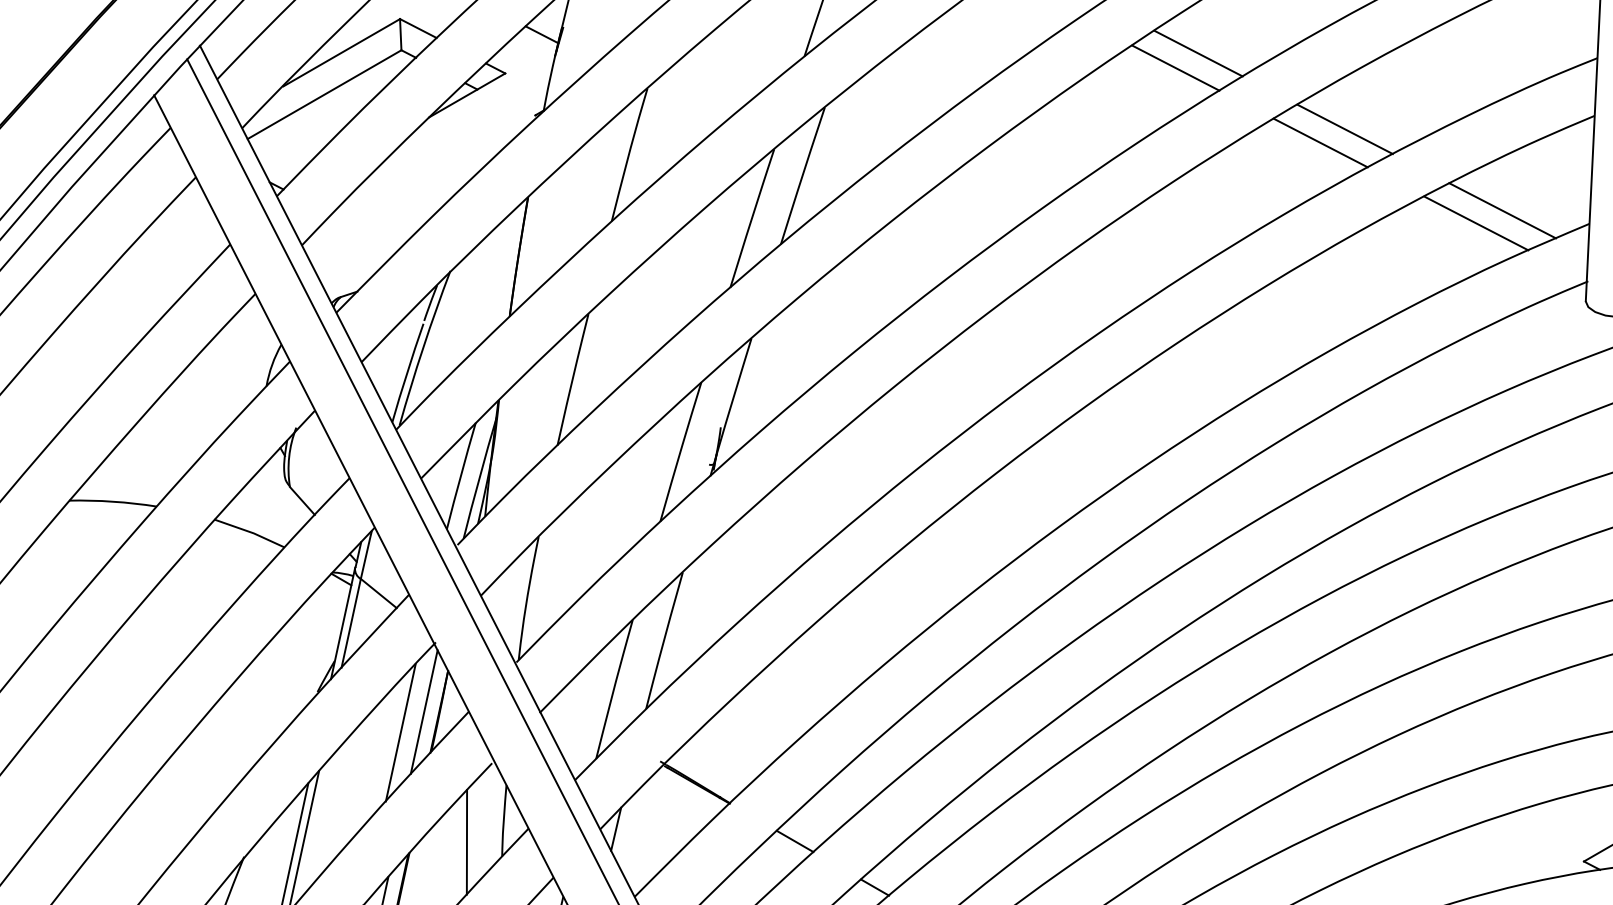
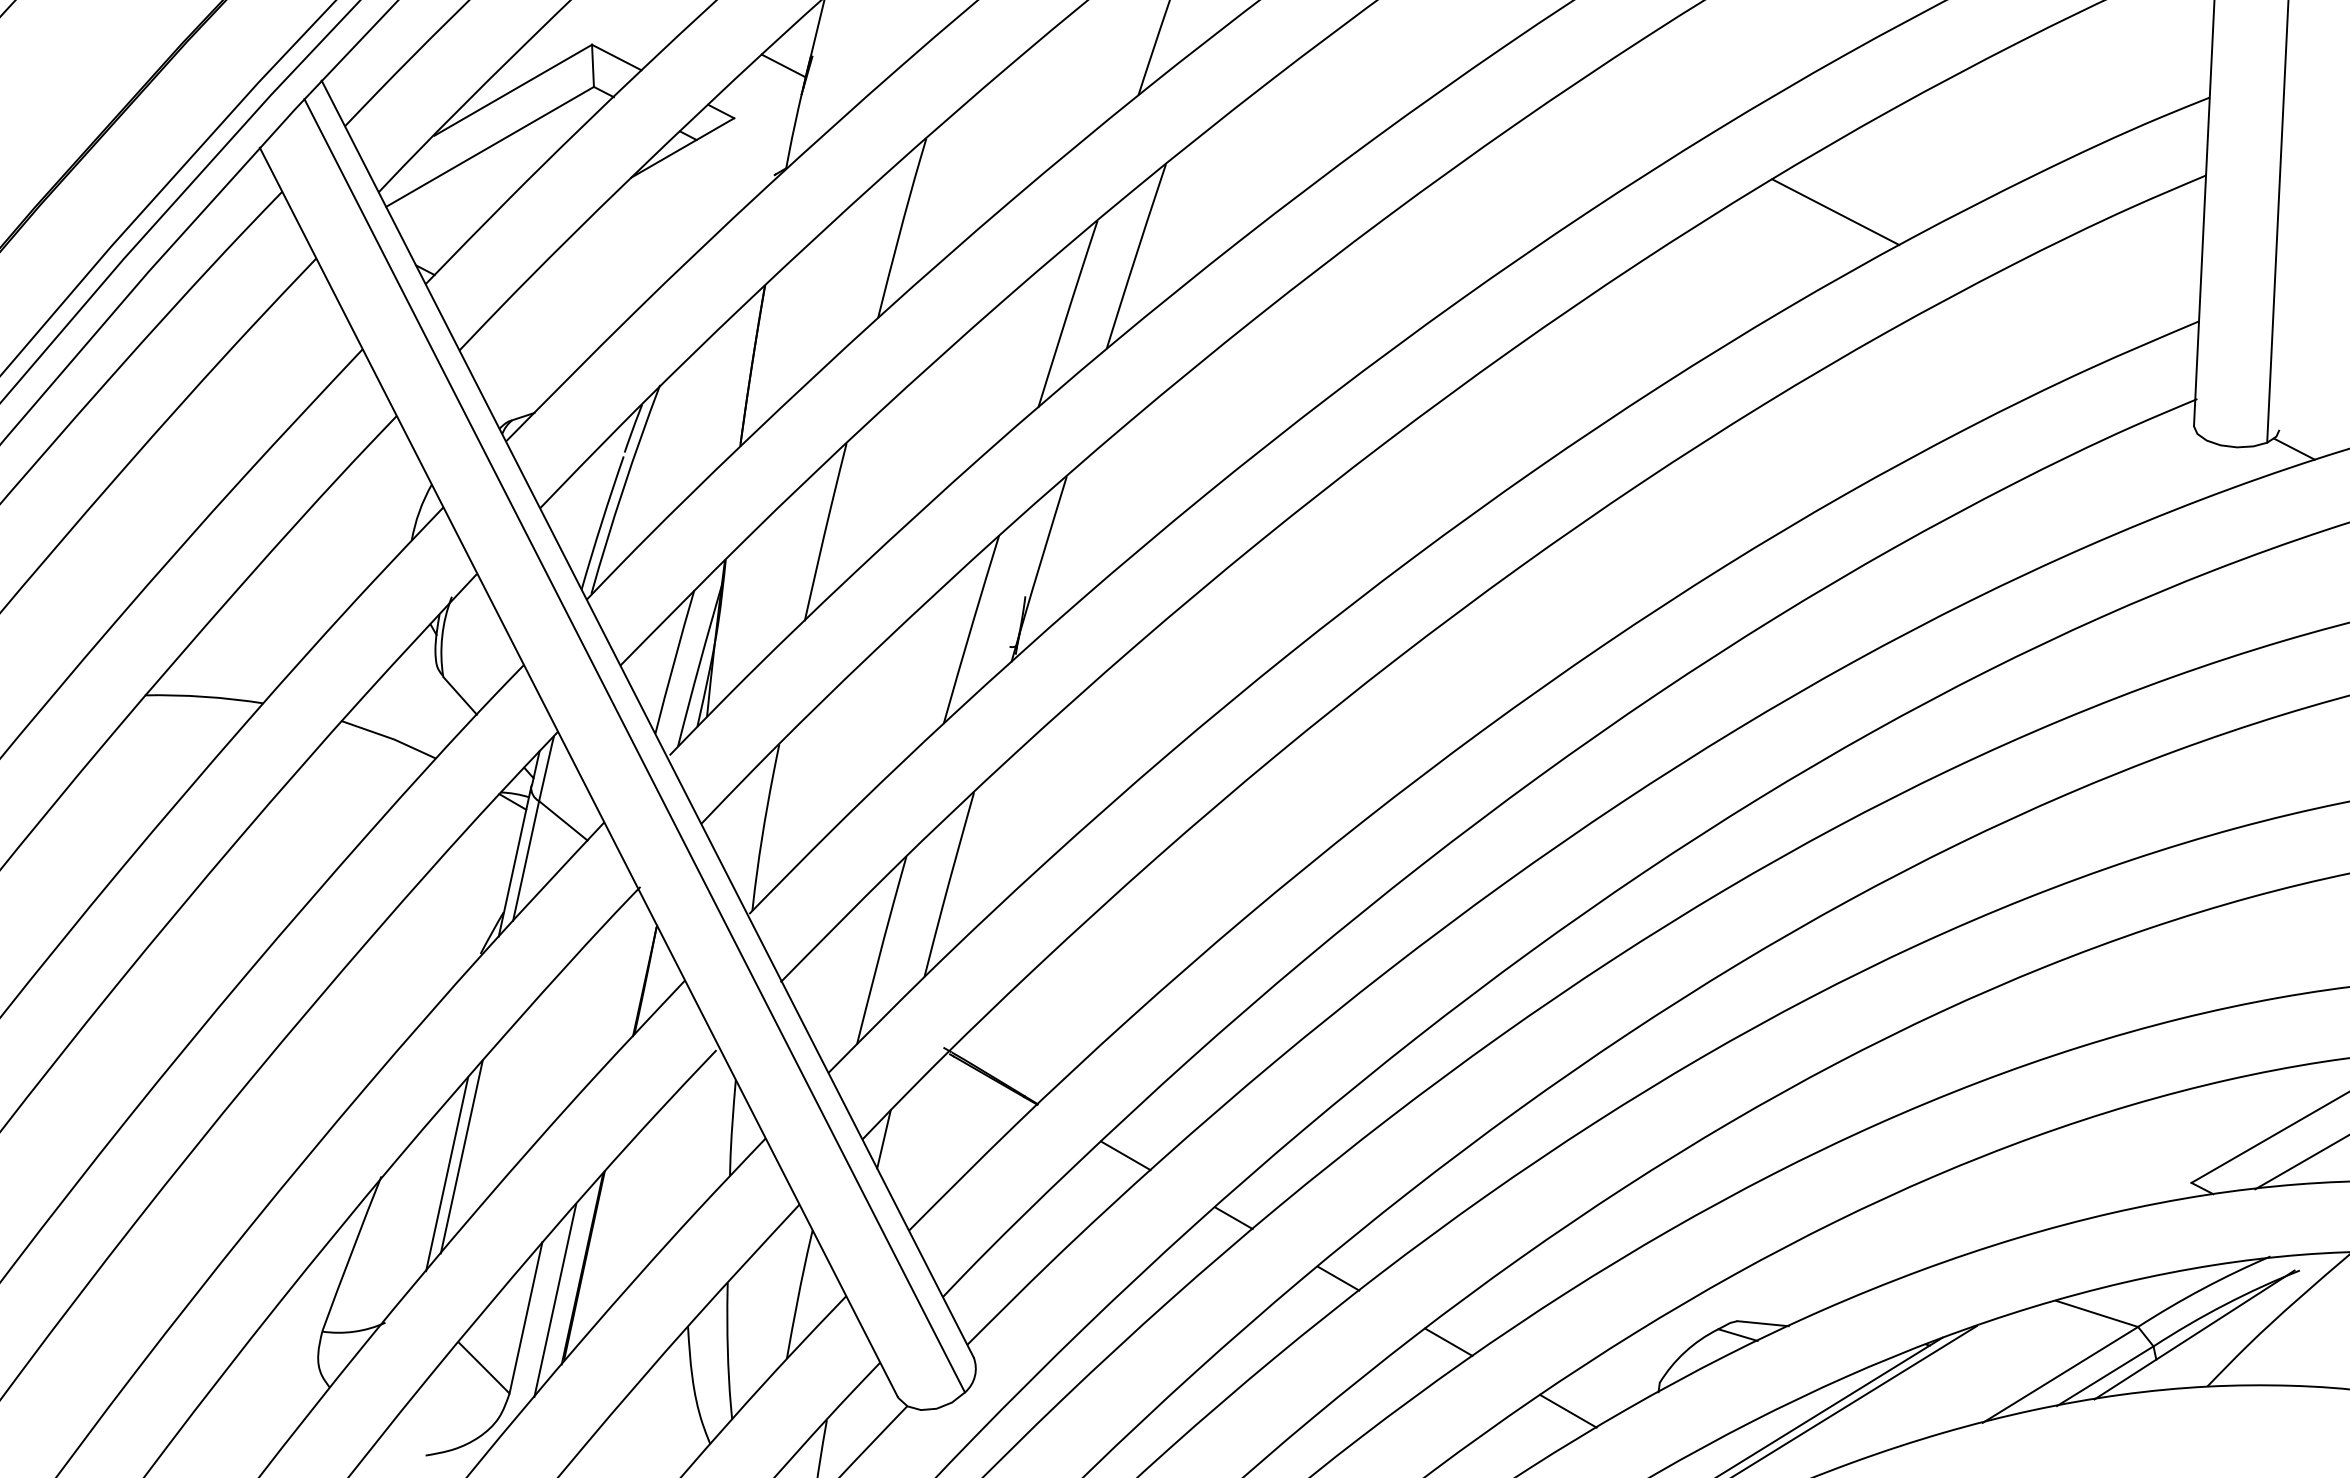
line: (1198, 53) -> (1670, 91), removed
line: (1176, 67) -> (1640, 110), removed
line: (1344, 129) -> (1868, 193), removed
line: (1502, 210) -> (2081, 303), removed
line: (1475, 223) -> (2045, 320), removed
line: (424, 711) -> (624, 980), removed
line: (400, 732) -> (592, 1008), removed
line: (467, 841) -> (682, 1156), removed

